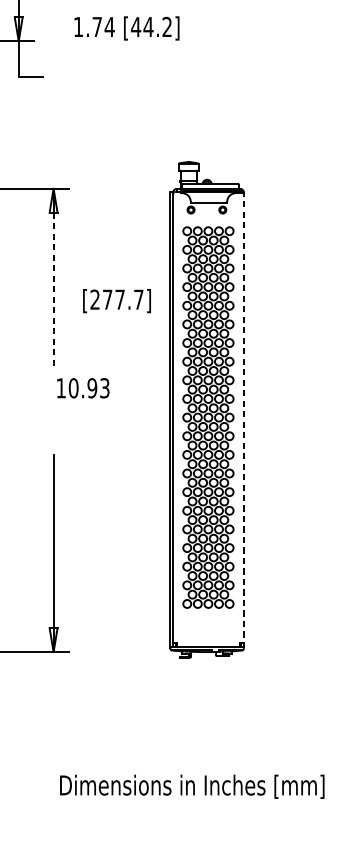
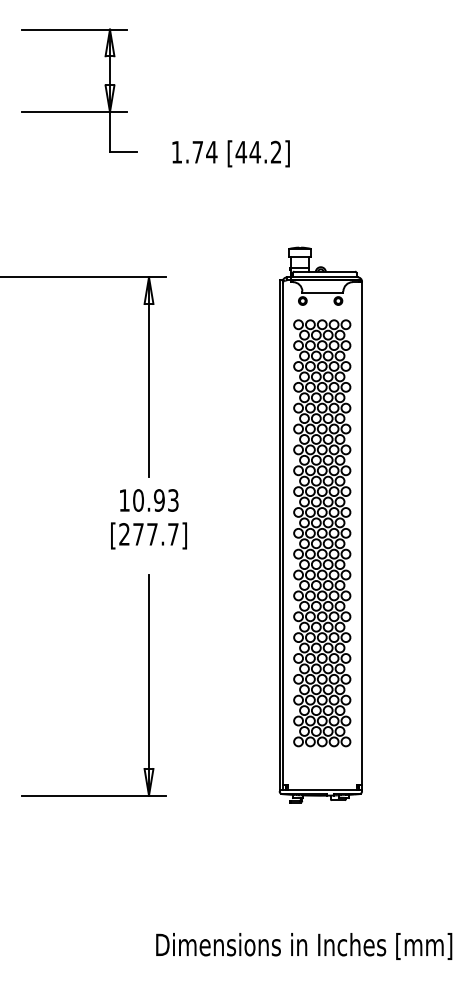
text: (126, 28) -> (230, 153), moved
line: (54, 289) -> (149, 390), dashed -> solid
text: (116, 300) -> (148, 535), moved
text: (83, 388) -> (149, 500), moved
line: (244, 420) -> (362, 536), dashed -> solid

